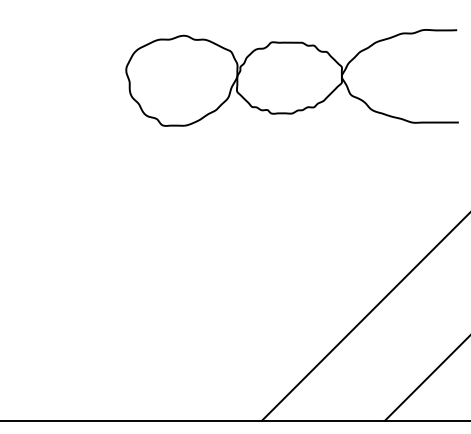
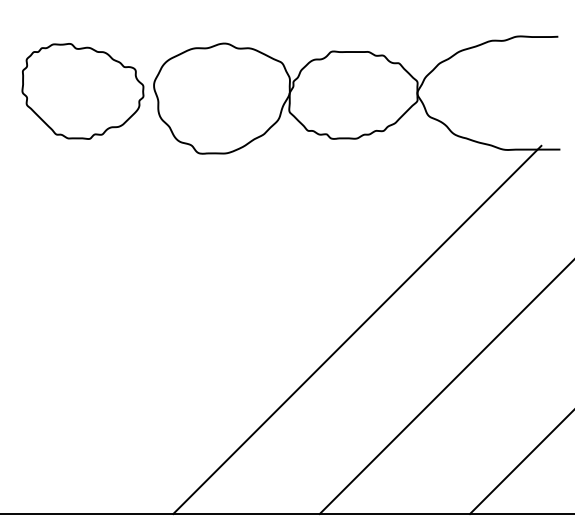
part: (67, 74) -> (82, 91), added
line: (292, 269) -> (357, 329), added

